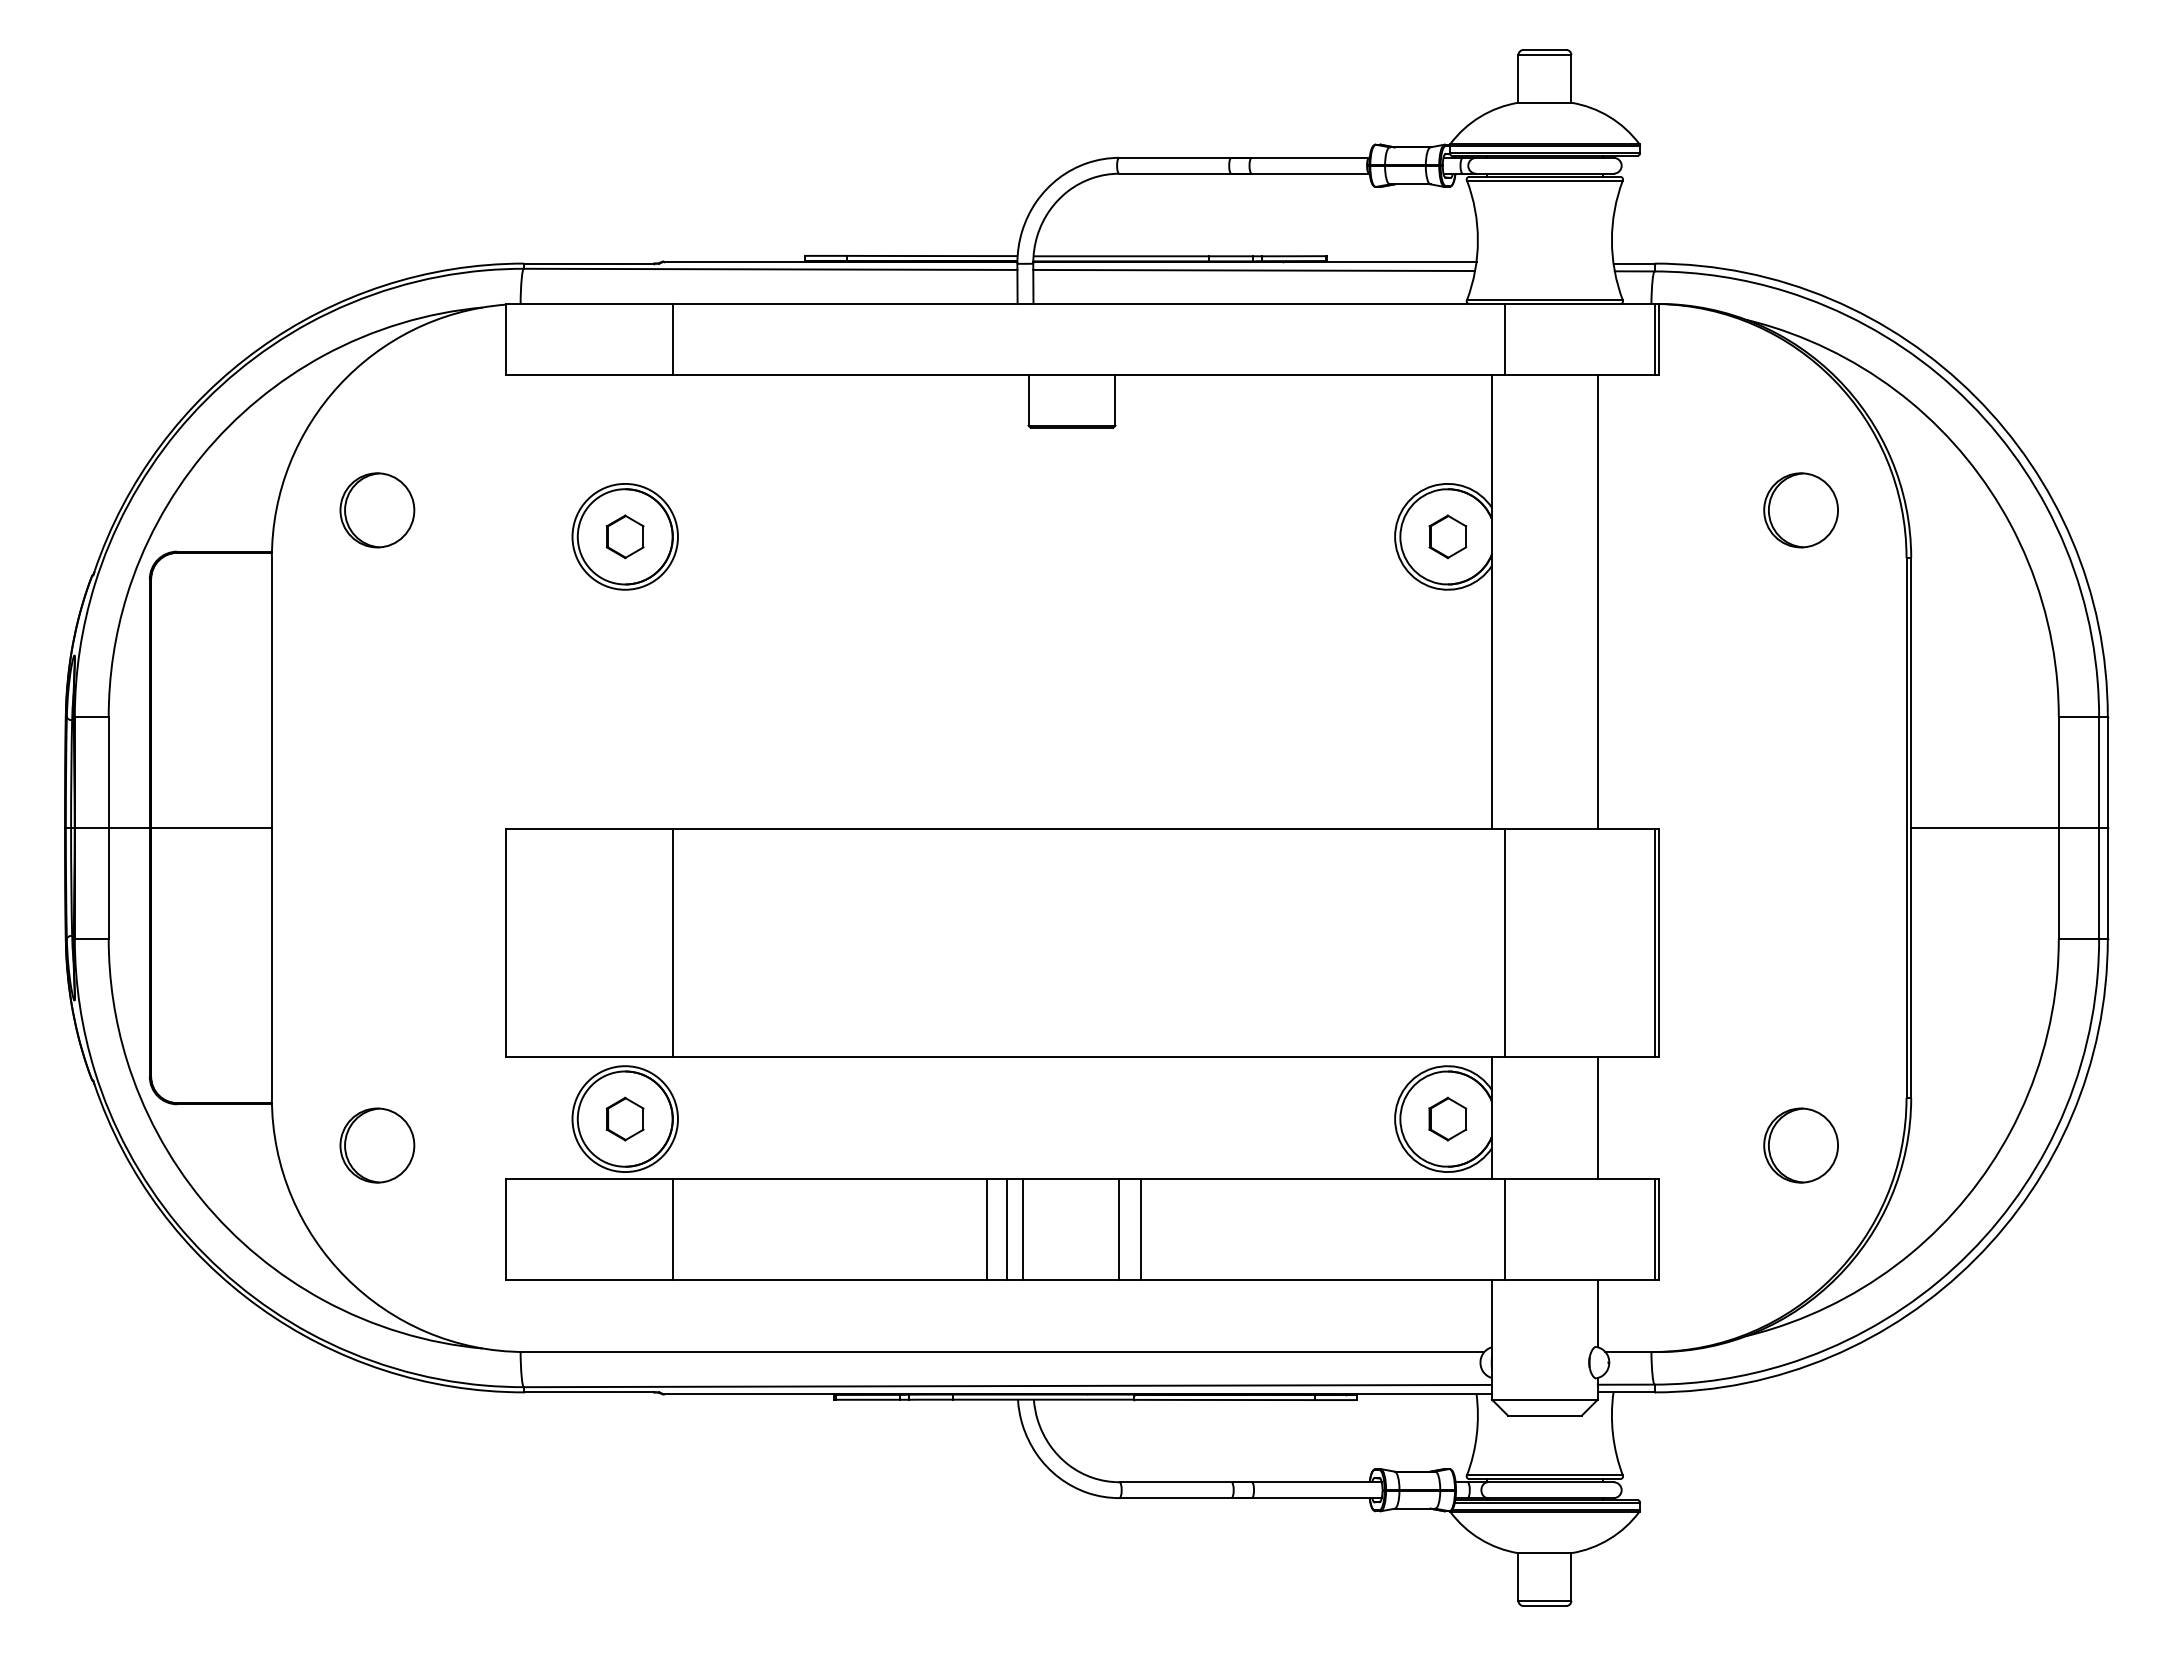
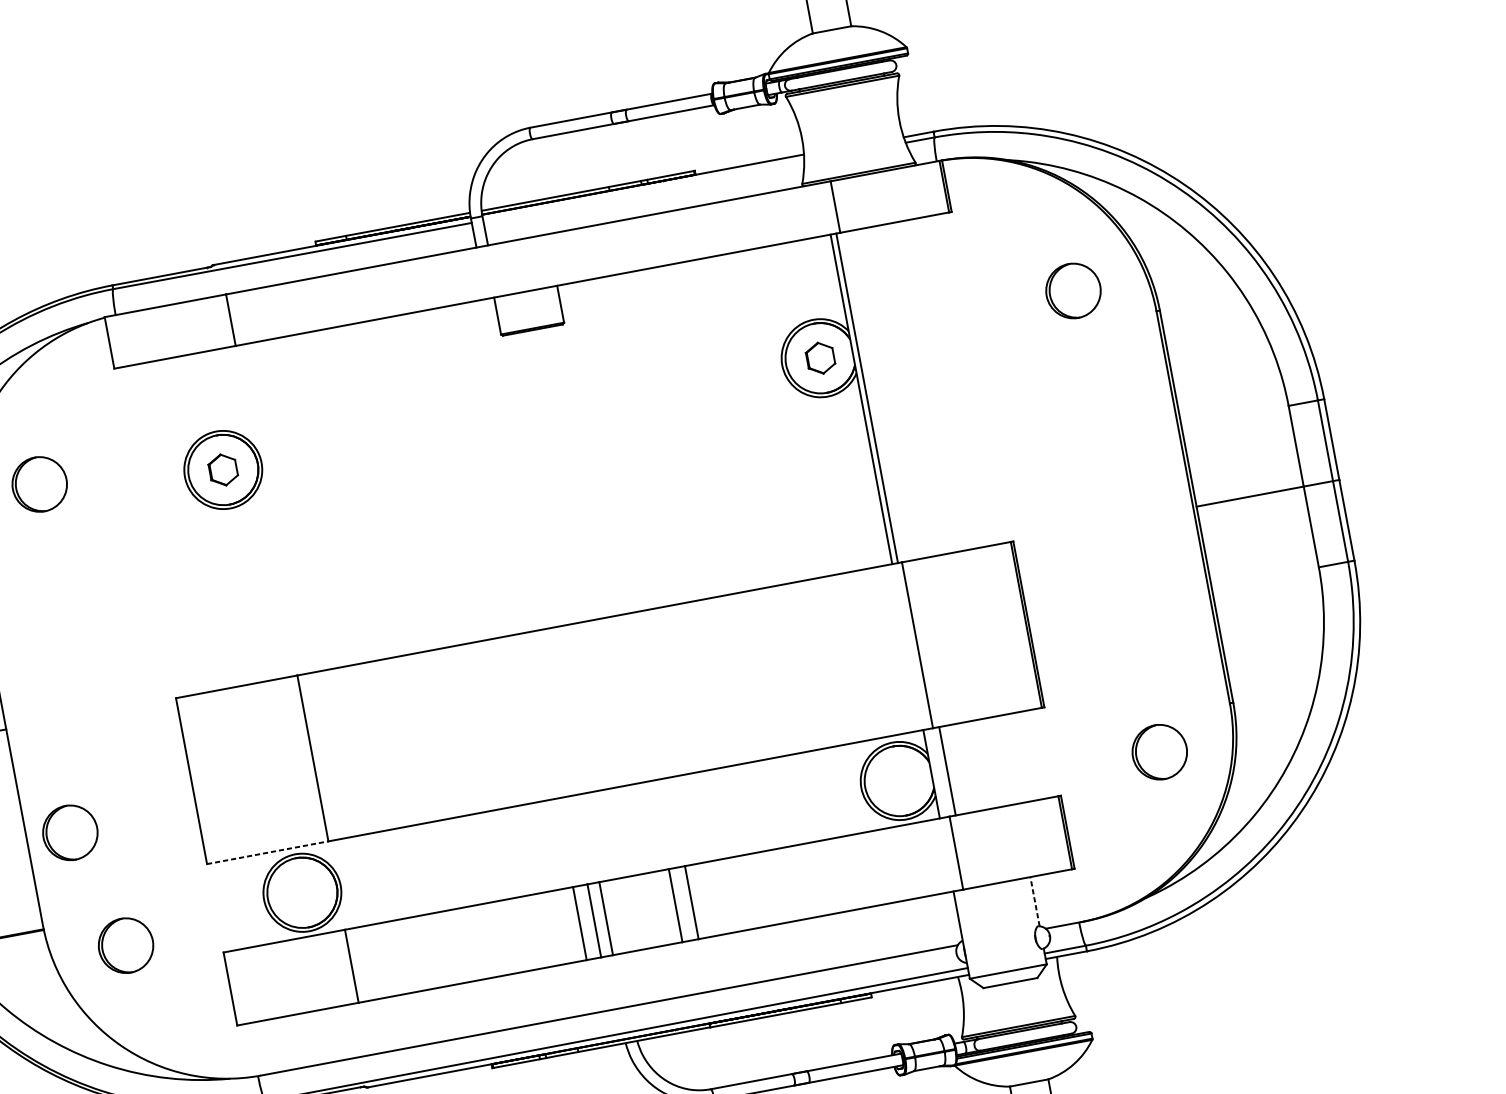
line: (1254, 270) -> (644, 191), removed
line: (1597, 601) -> (866, 398), moved
part: (331, 981) -> (70, 832), added
line: (589, 1057) -> (268, 852), solid -> dashed
line: (1597, 1117) -> (947, 770), moved
part: (624, 1118) -> (301, 892), removed
part: (1447, 1118) -> (899, 780), removed
line: (1597, 1313) -> (1034, 901), solid -> dashed

